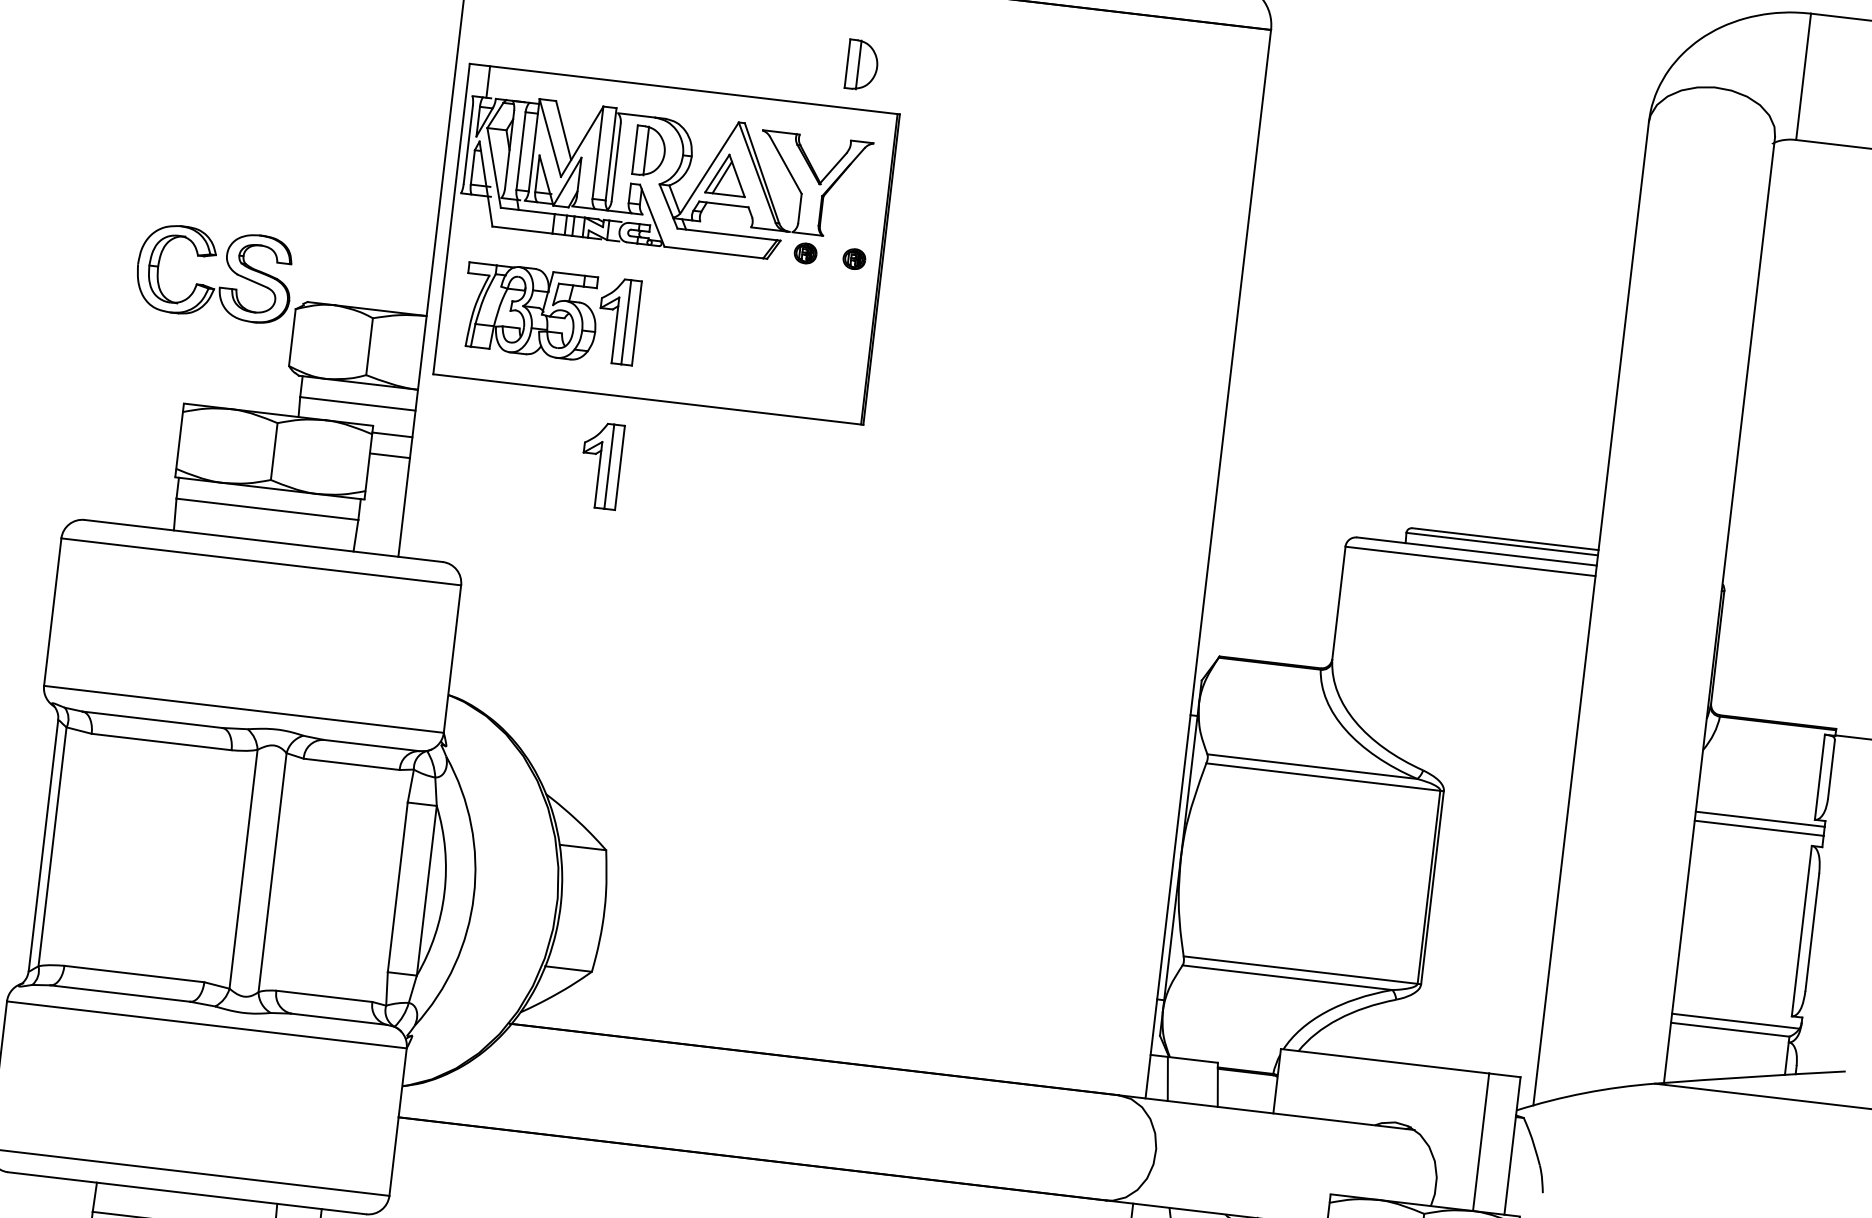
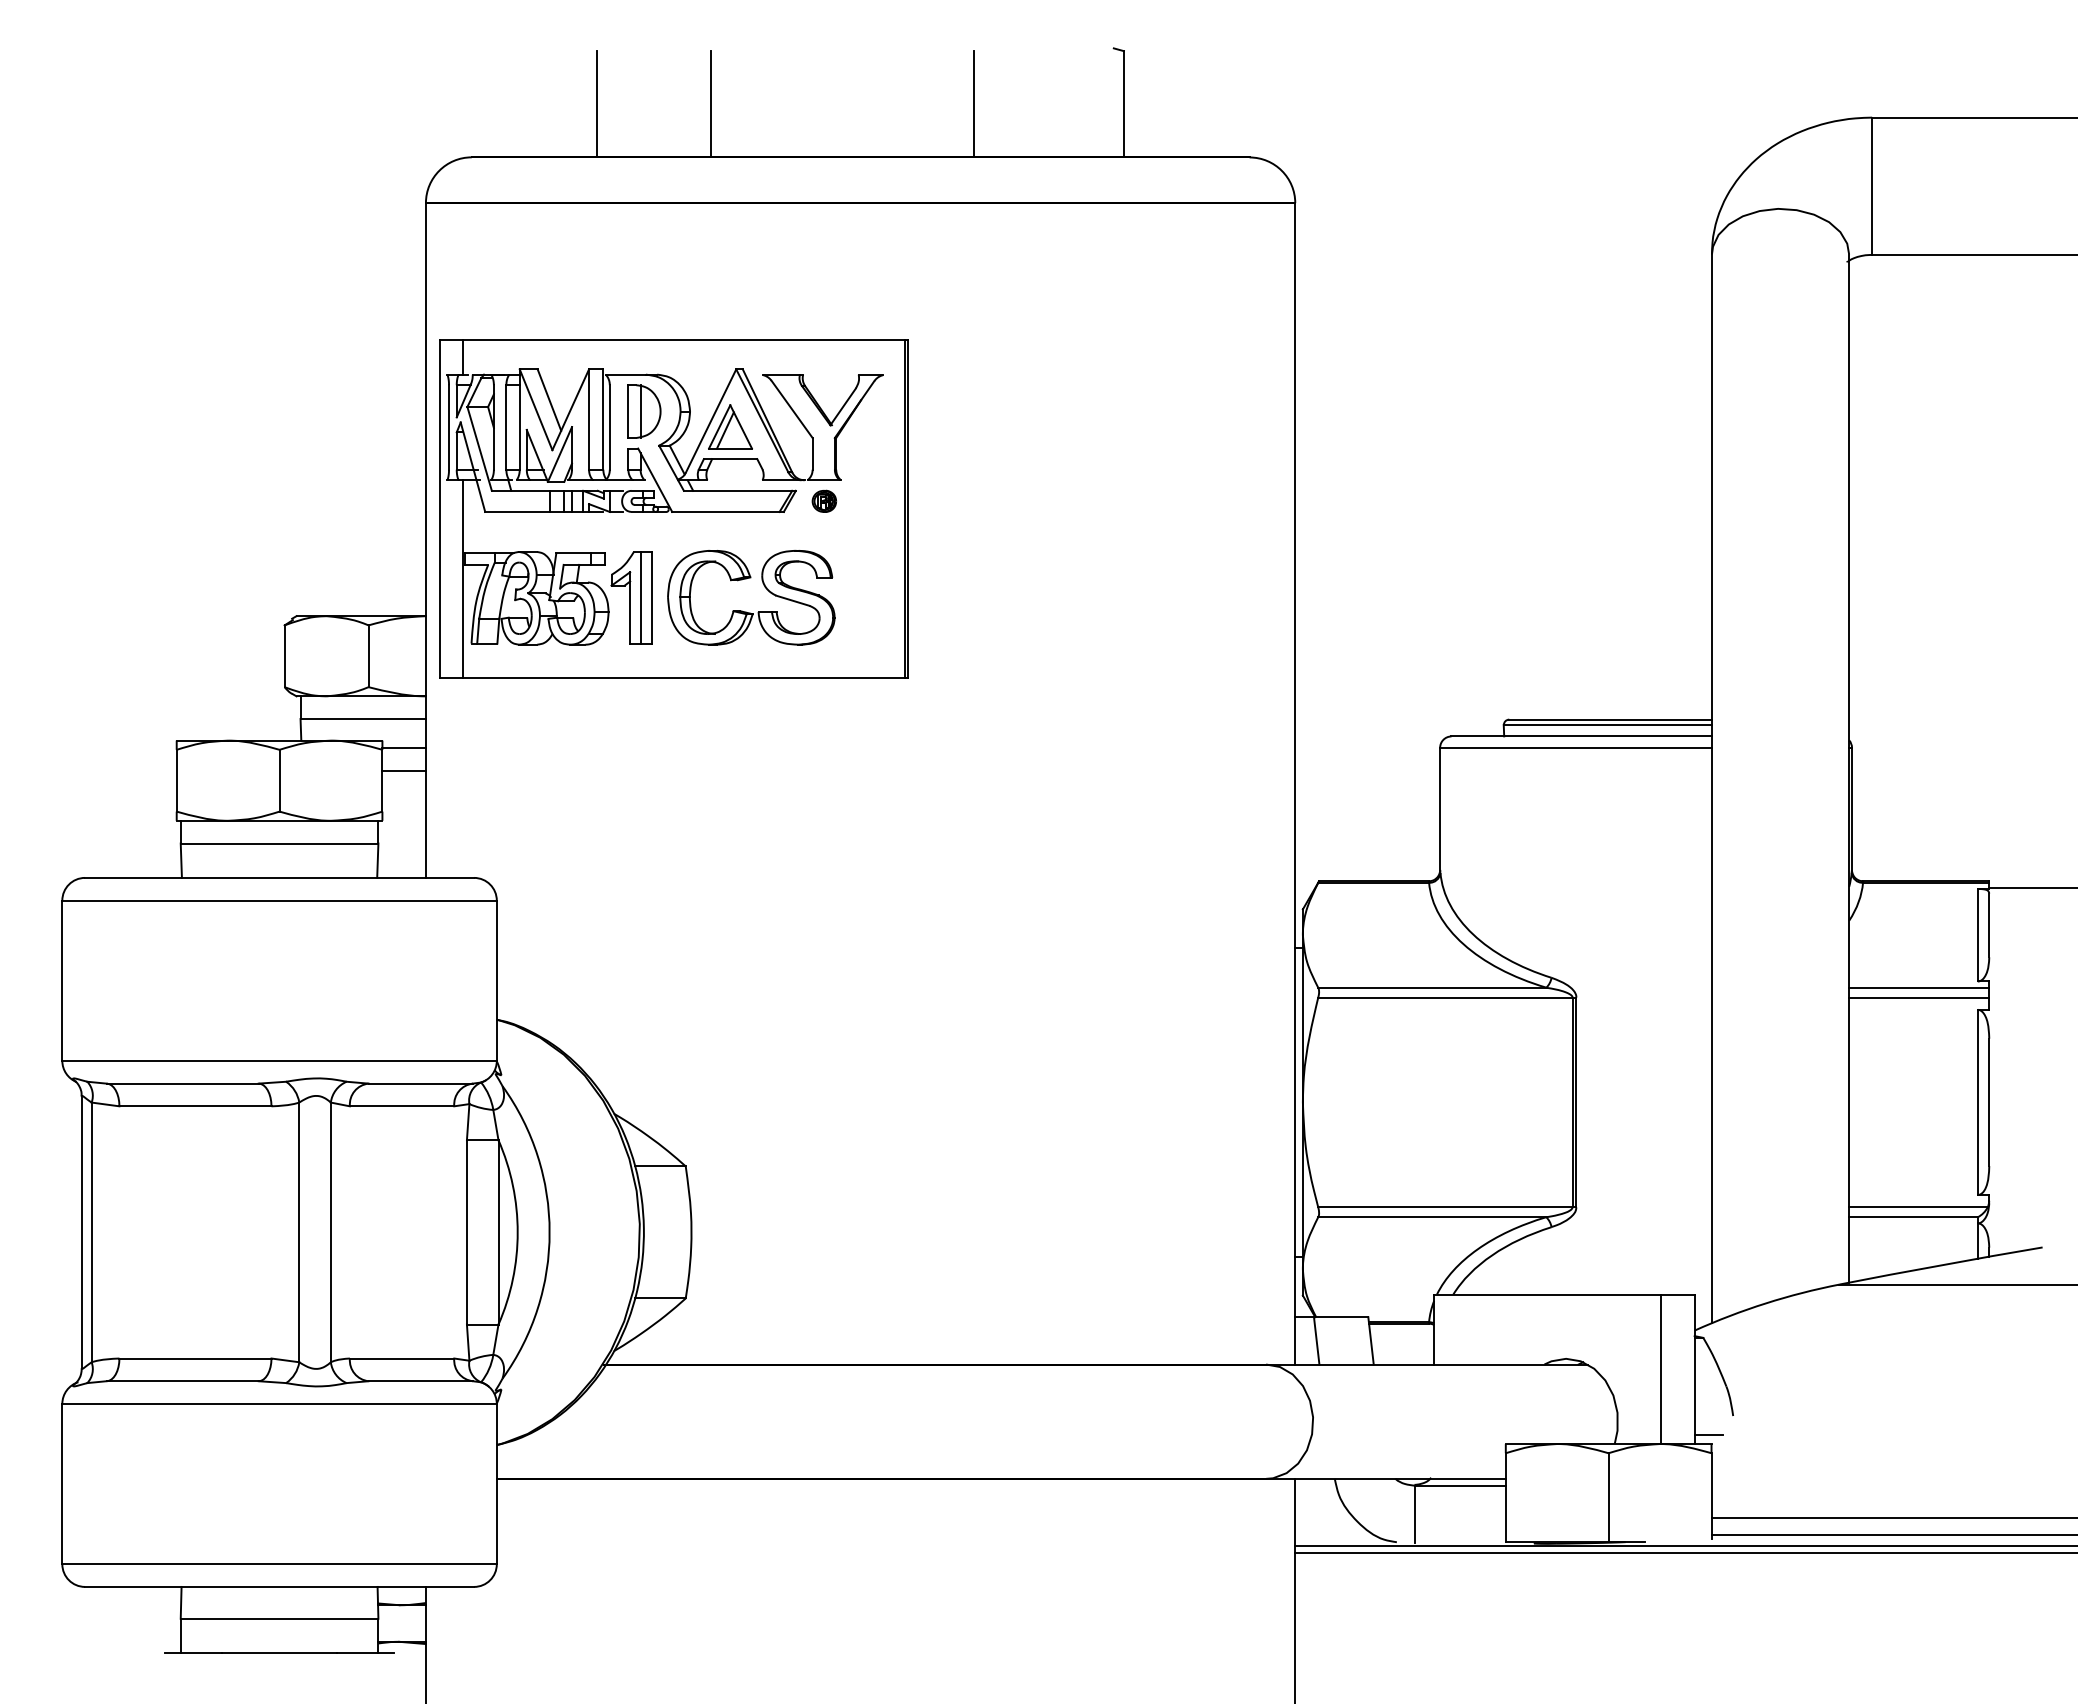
part: (862, 65) -> (861, 292), removed
part: (854, 258) -> (877, 500), removed
line: (464, 285) -> (462, 578), added
part: (208, 286) -> (746, 611), moved
part: (600, 465) -> (631, 754), removed
line: (1518, 1208) -> (1708, 1435), added

